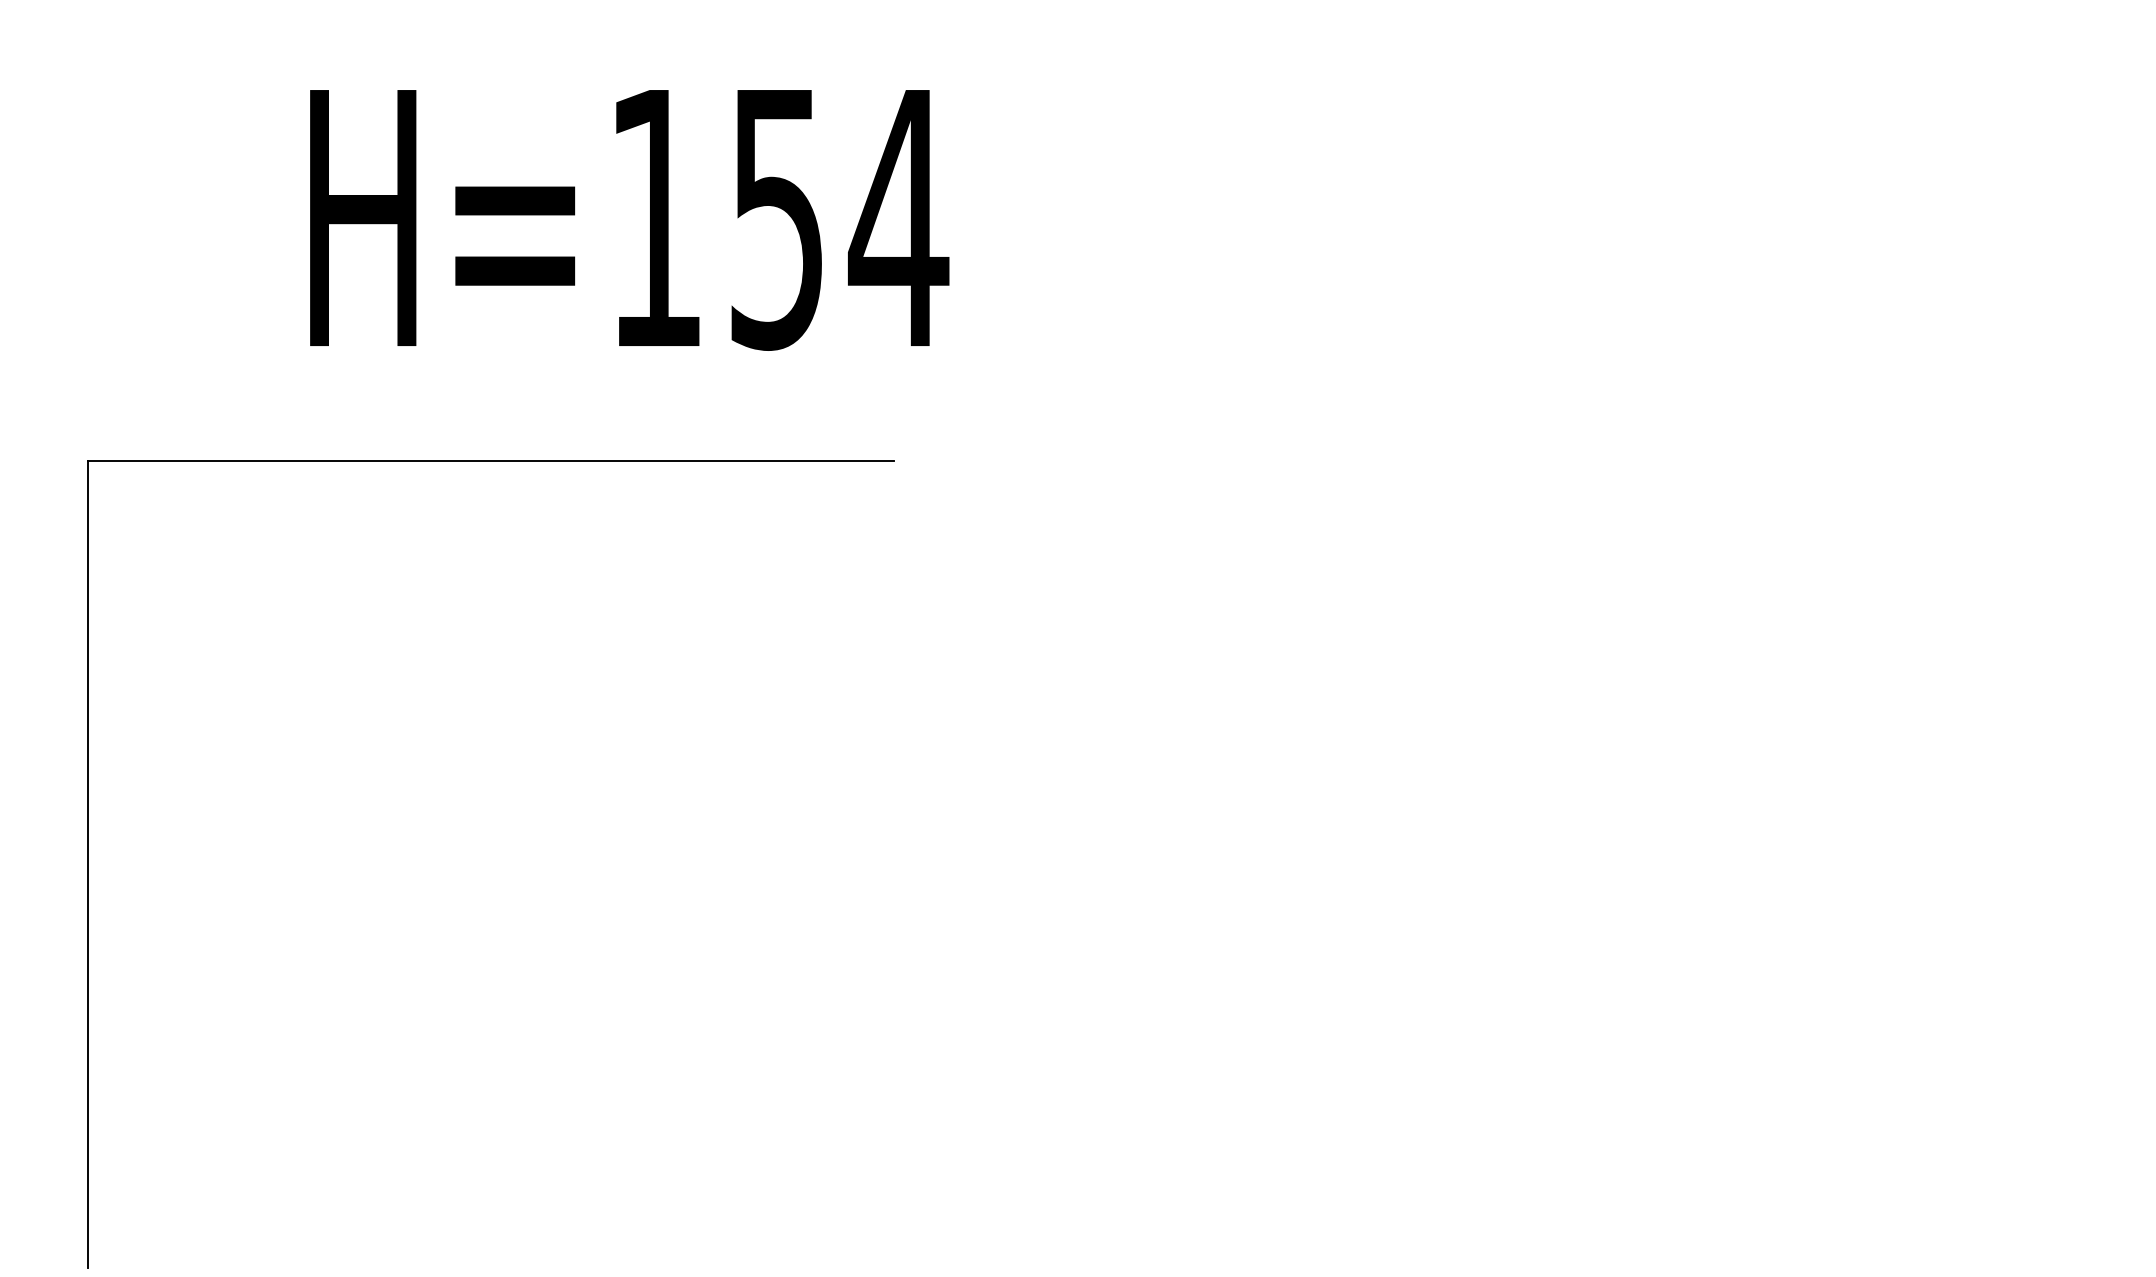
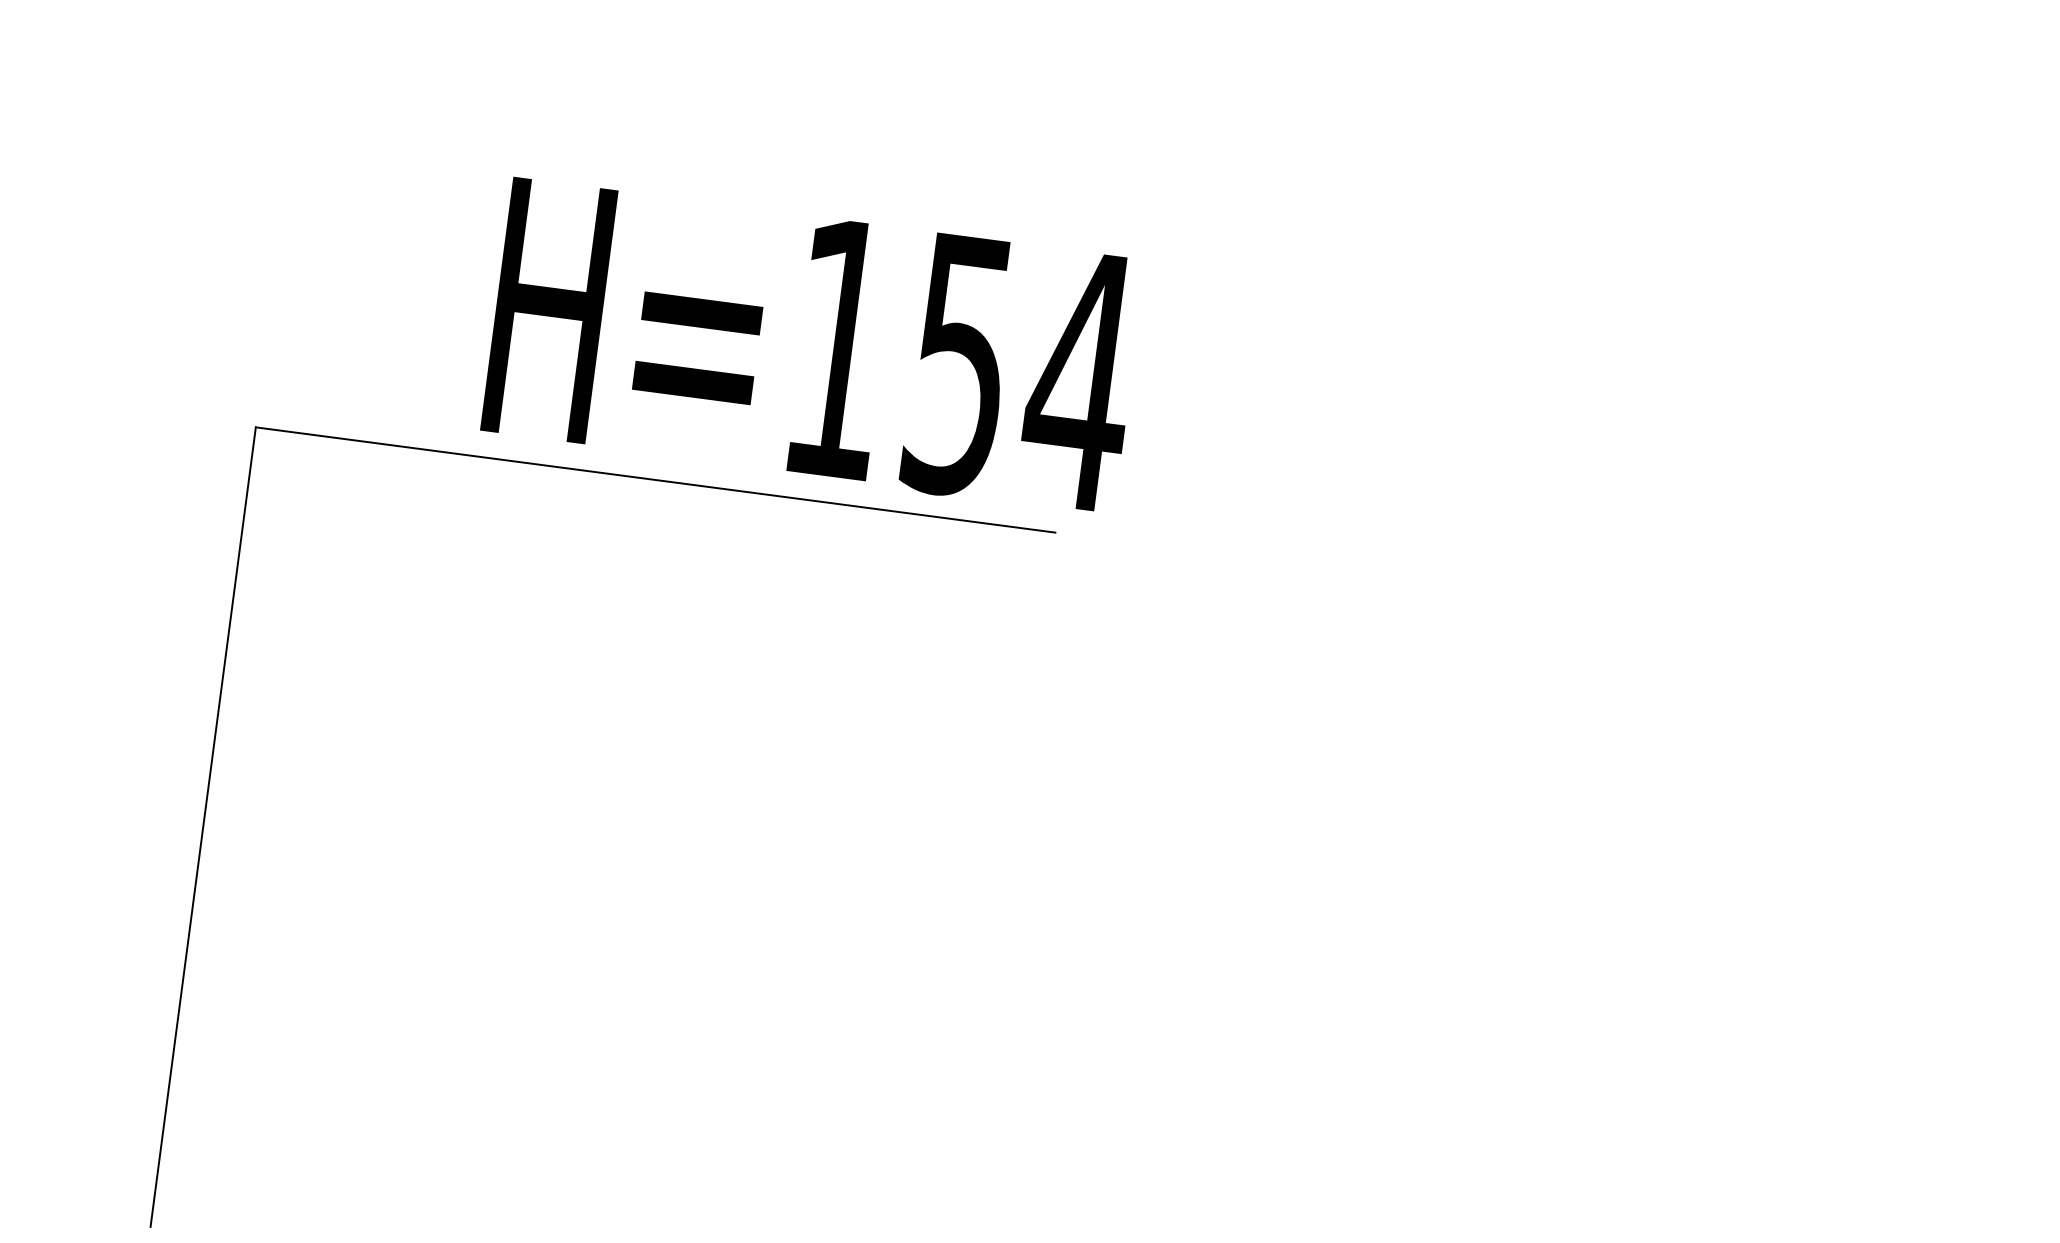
text: (629, 220) -> (812, 347), moved

